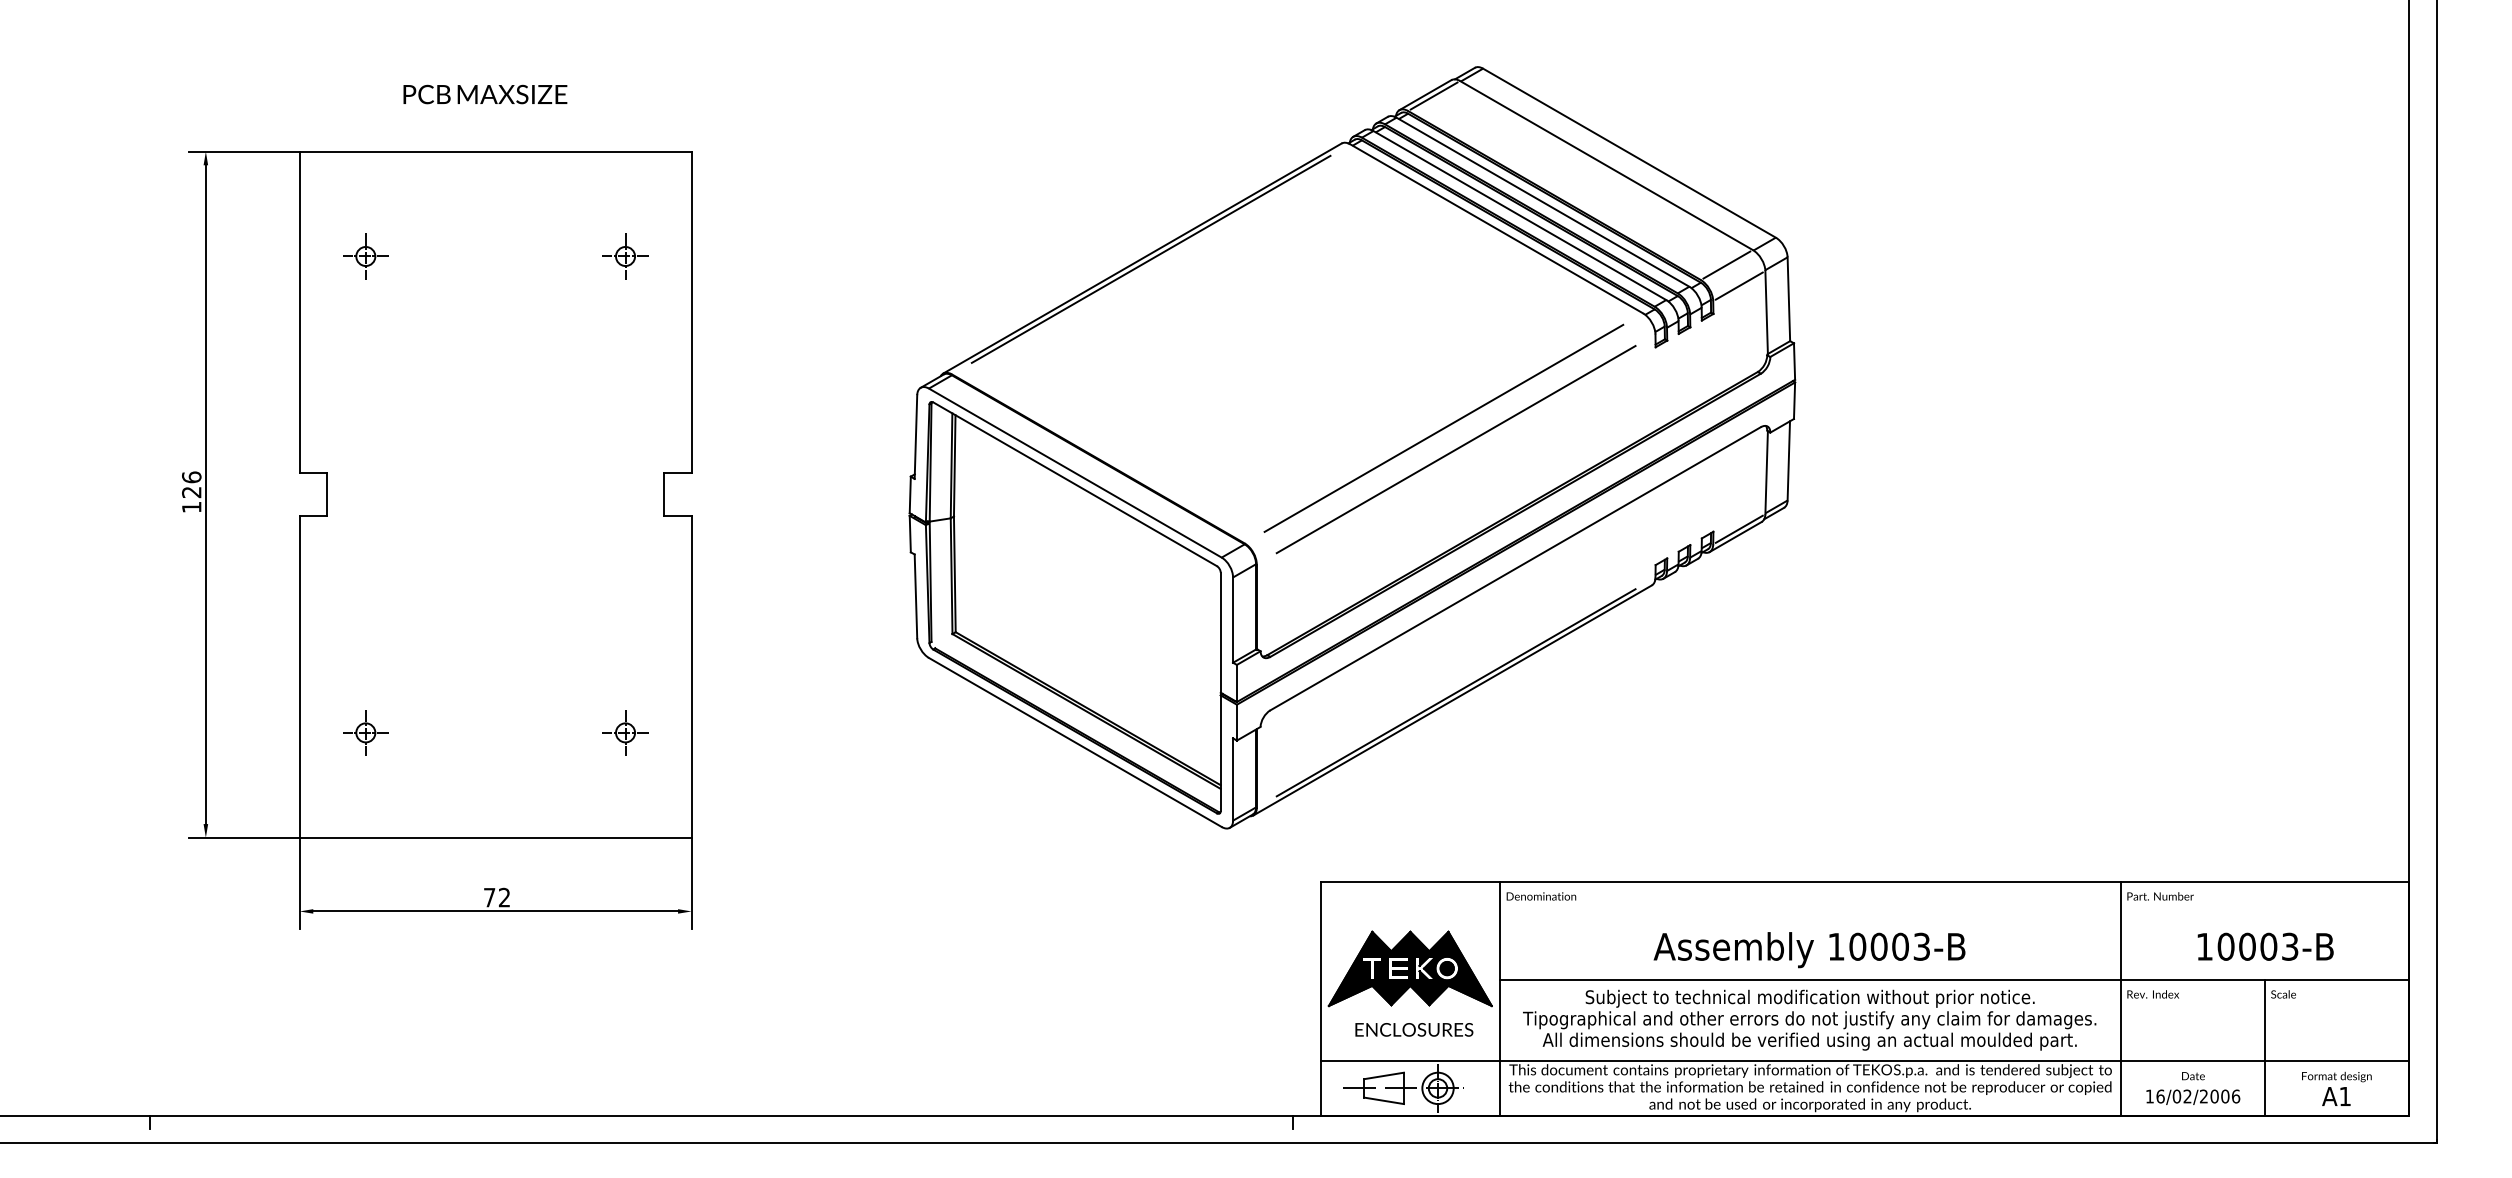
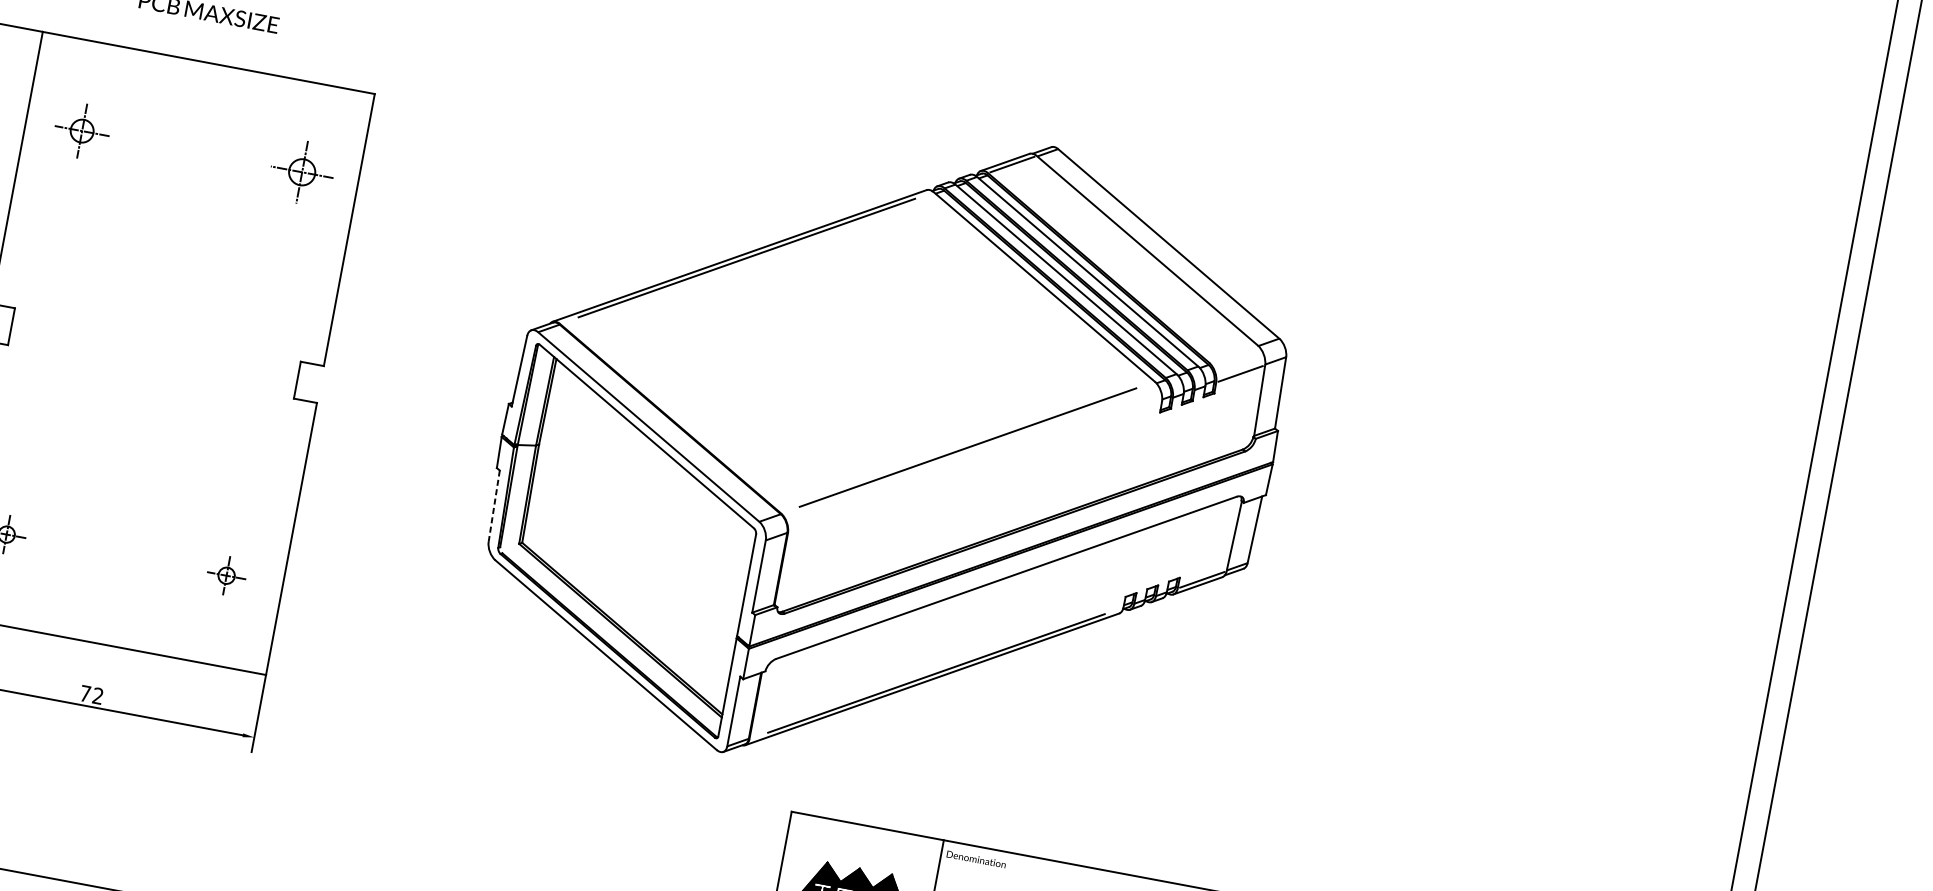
part: (365, 256) -> (81, 131), size x1.4
part: (625, 256) -> (302, 172), size x1.6
line: (1726, 264) -> (1233, 353), removed
line: (1455, 449) -> (974, 467), removed
line: (915, 596) -> (493, 506), solid -> dashed

